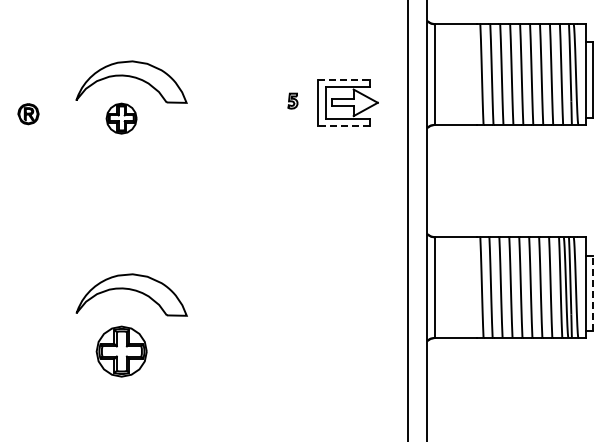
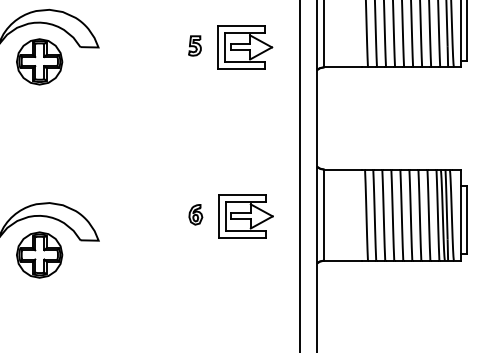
line: (344, 79) -> (241, 26), dashed -> solid
part: (292, 100) -> (194, 45), size x1.43
part: (121, 118) -> (39, 61), size x1.67
line: (343, 126) -> (240, 68), dashed -> solid
part: (293, 287) -> (195, 215), added
part: (348, 288) -> (245, 215), added
line: (592, 293) -> (466, 220), dashed -> solid
part: (121, 351) -> (39, 254), moved

